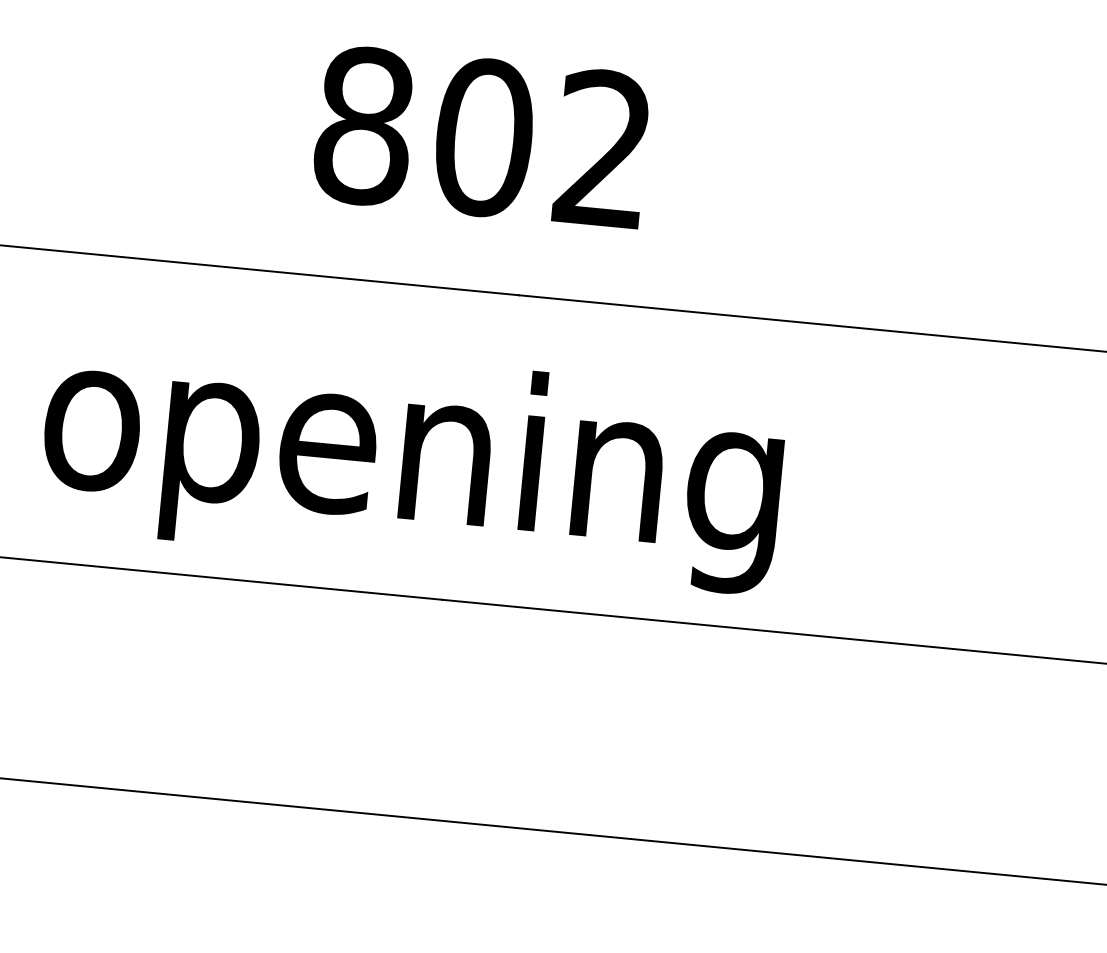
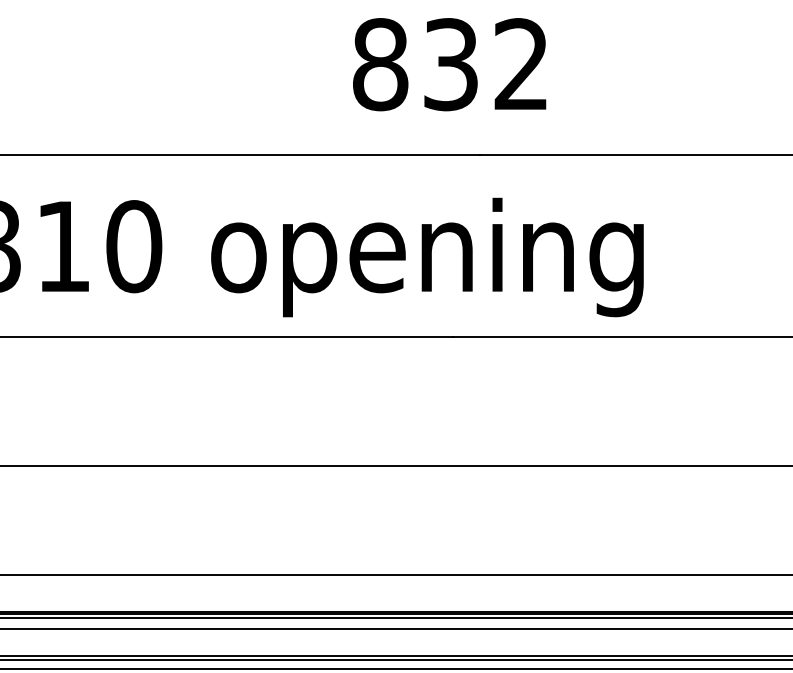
text: (484, 137) -> (451, 64), 802 -> 832

